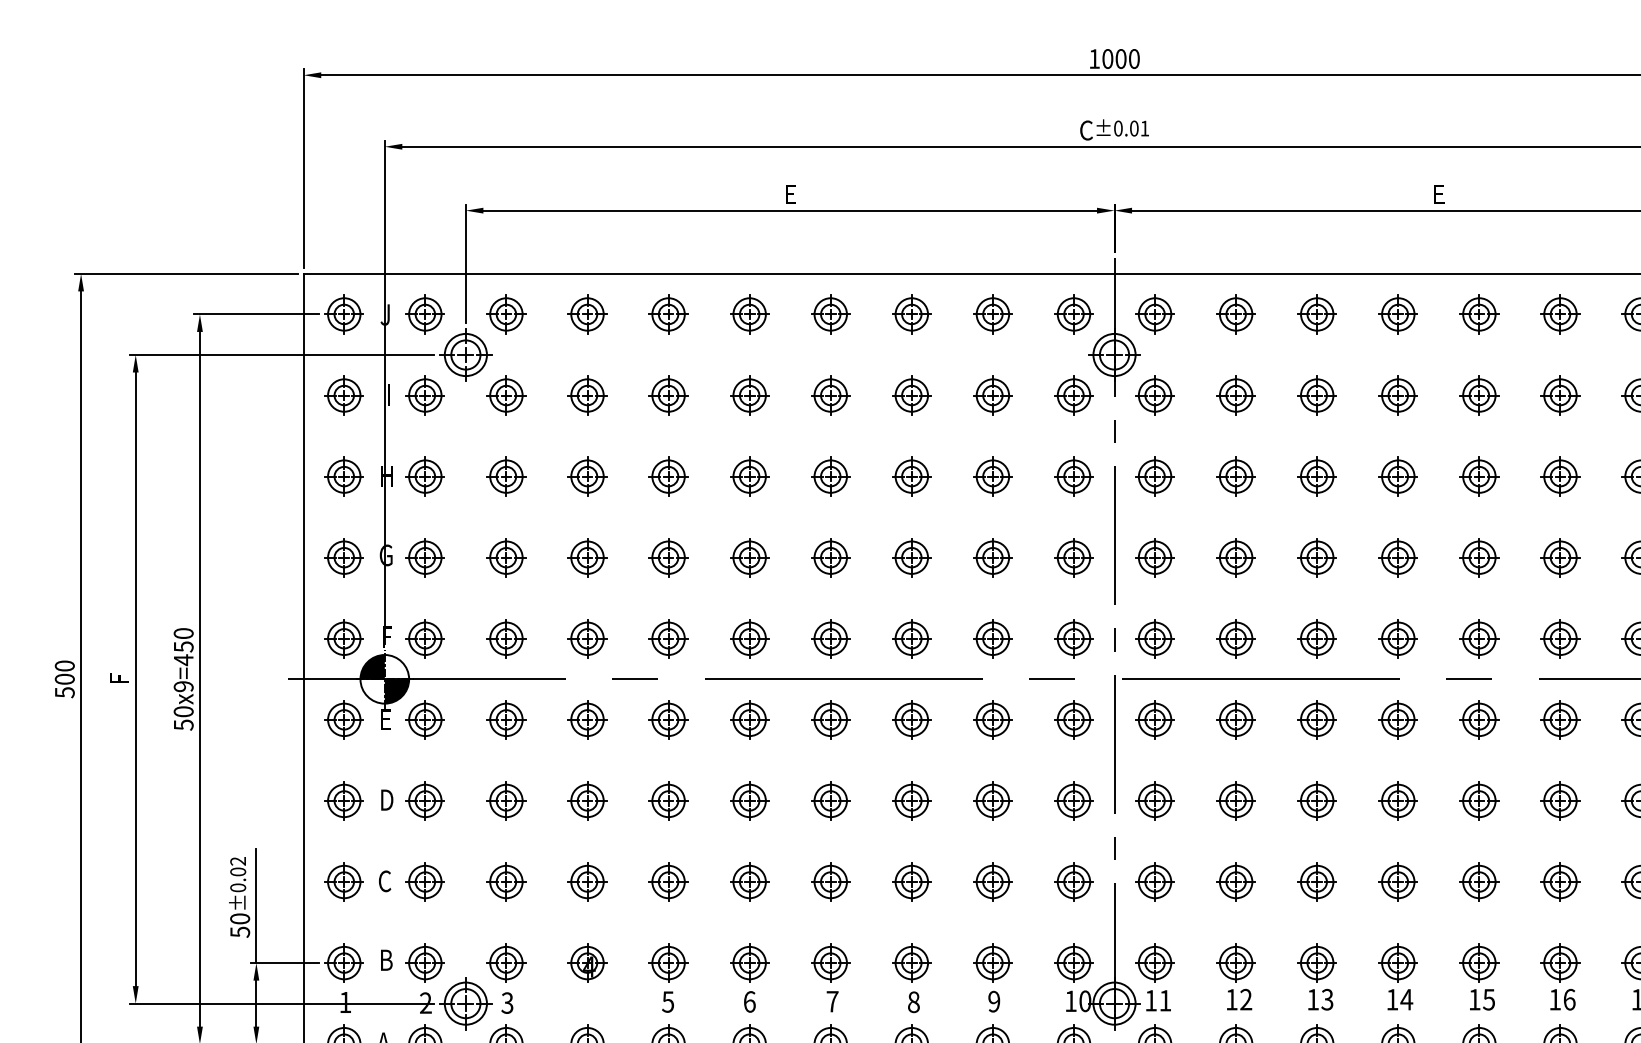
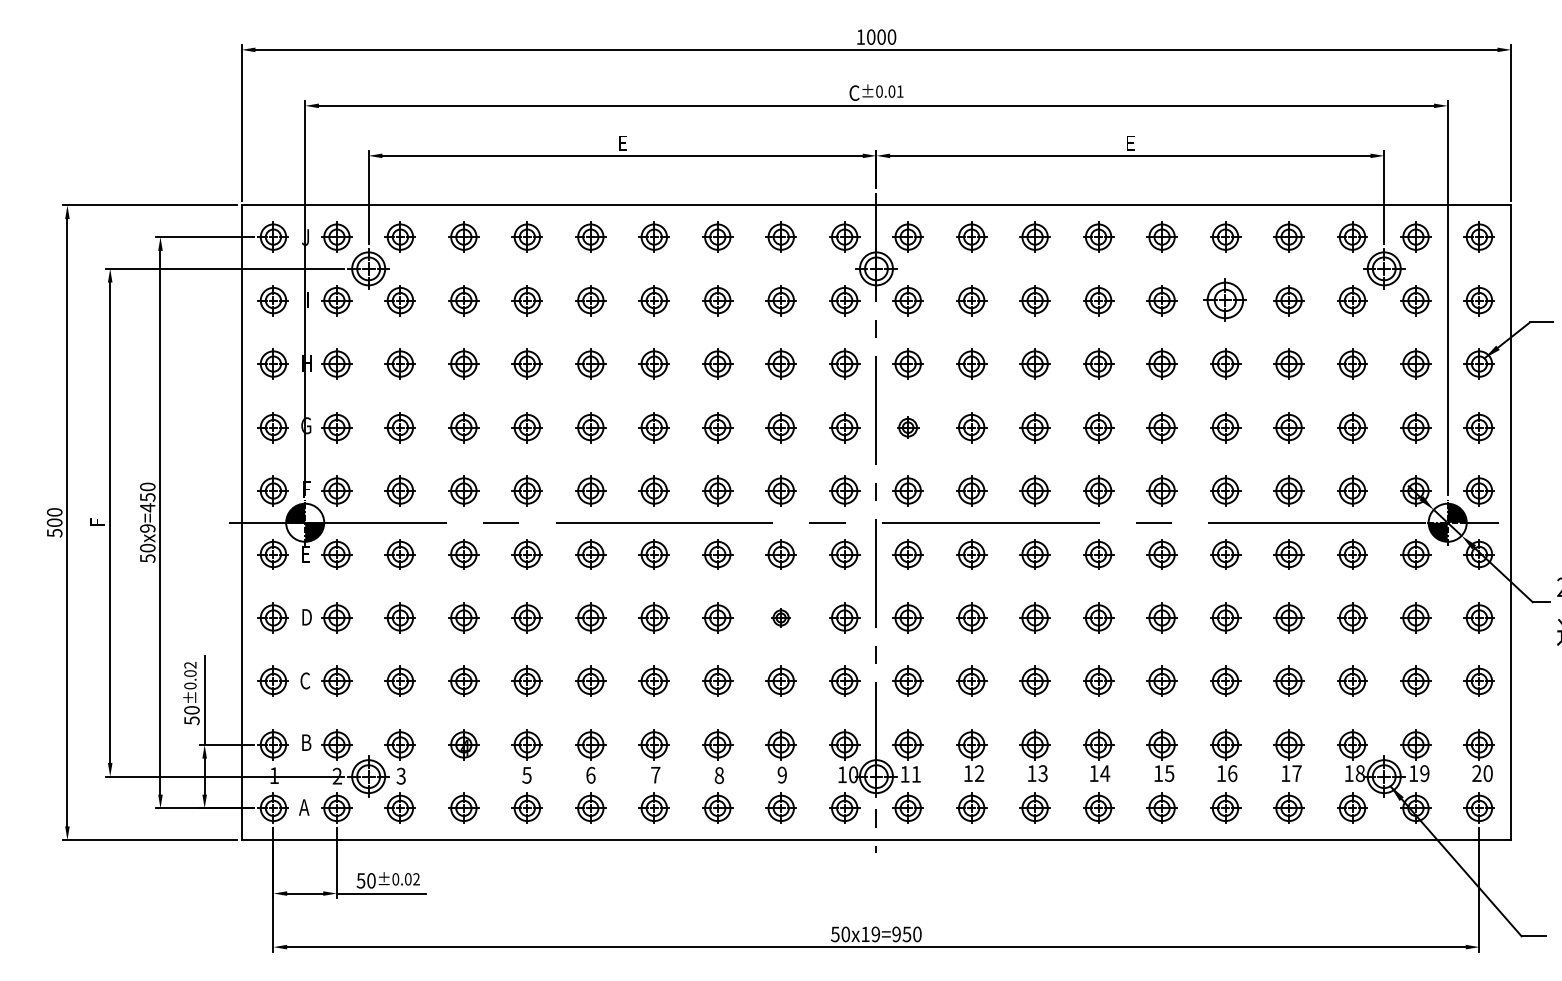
part: (1560, 395) -> (1225, 300), size x1.4
part: (1154, 557) -> (907, 427), size x0.7
part: (991, 800) -> (780, 617), size x0.6

